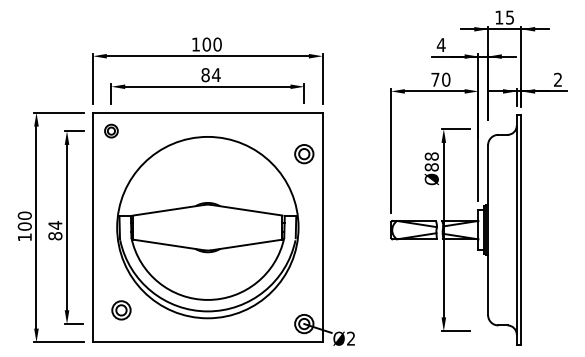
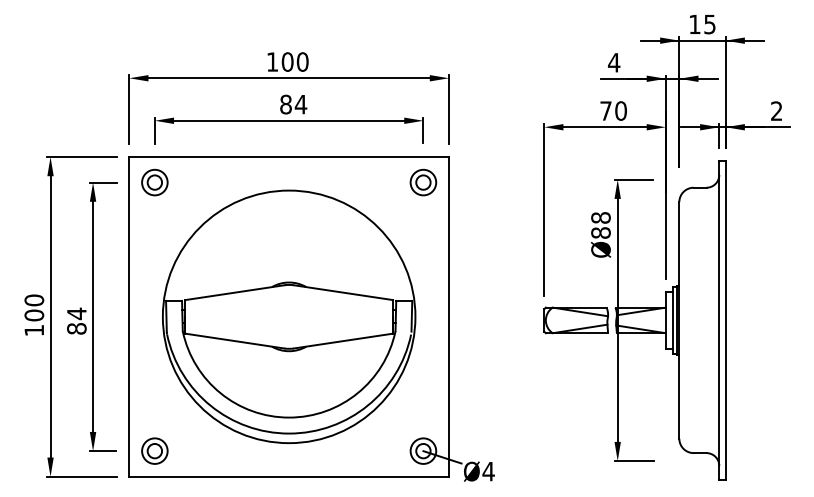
part: (111, 131) -> (154, 182), size x1.43
part: (304, 154) -> (423, 182), moved
part: (121, 309) -> (154, 450), moved
text: (351, 338) -> (488, 471), Ø2 -> Ø4

